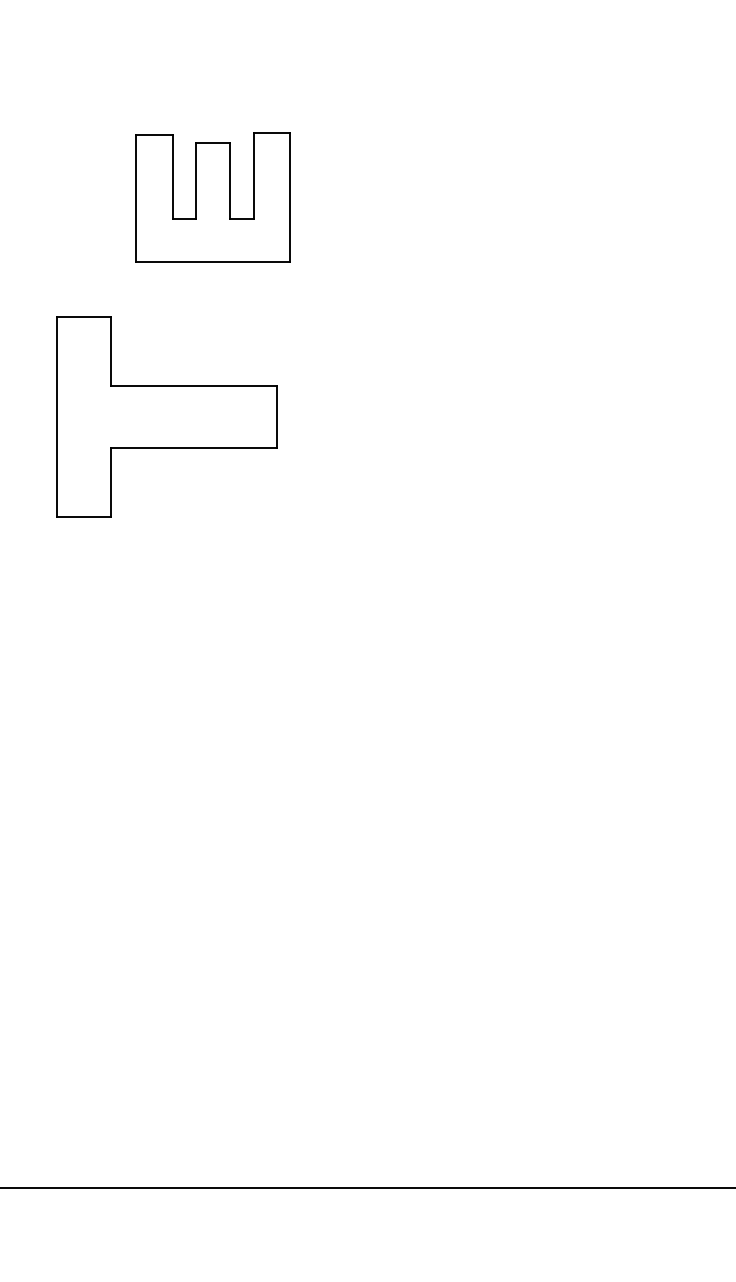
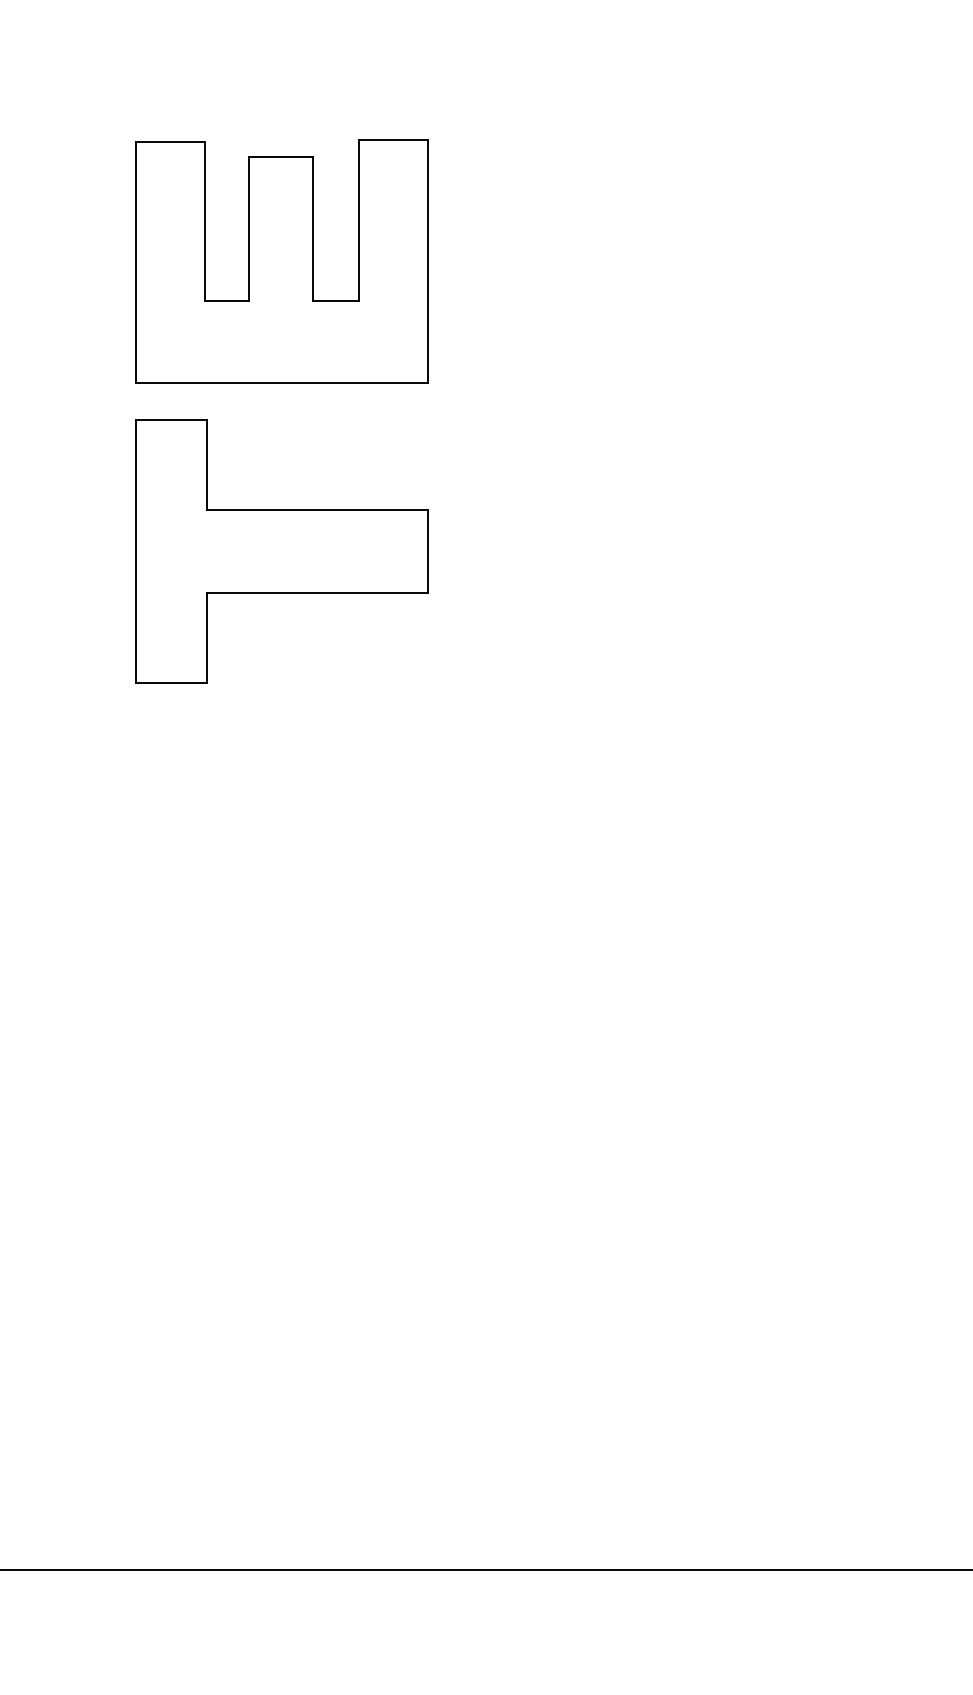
part: (212, 197) -> (280, 260), size x1.43
part: (166, 416) -> (280, 550), moved

